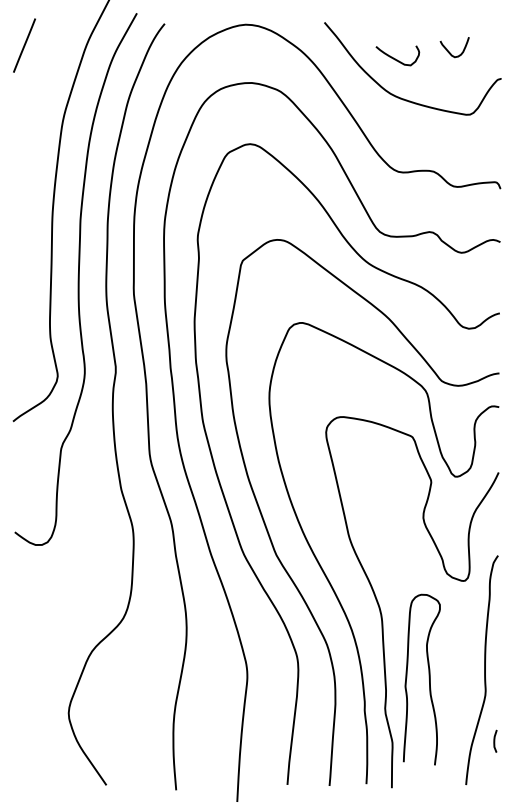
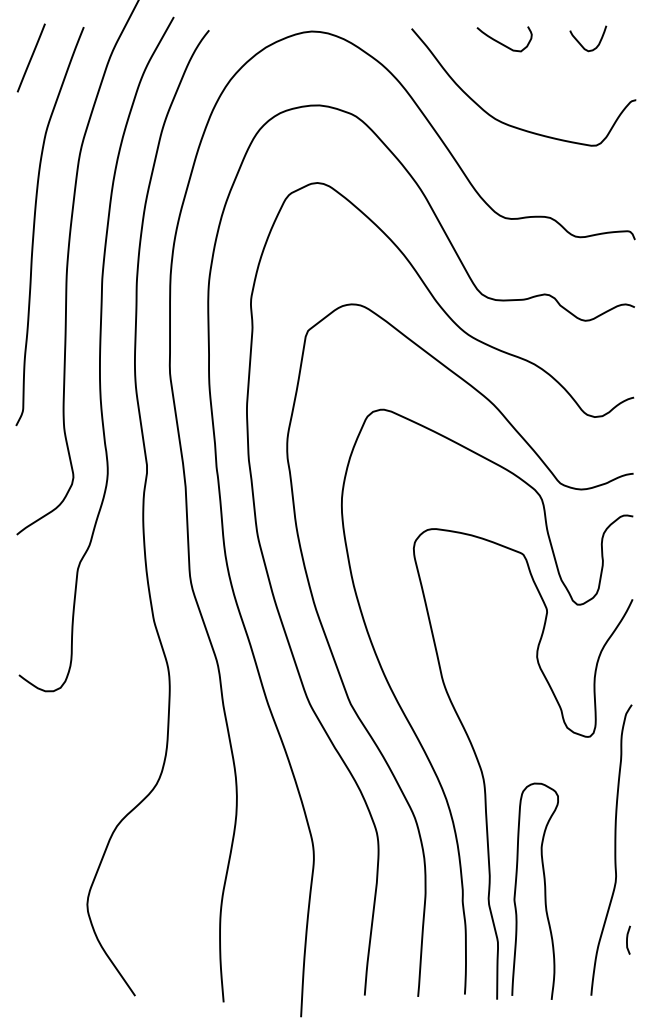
curve: (449, 51) -> (581, 43), moved
curve: (395, 58) -> (501, 42), moved
curve: (27, 178) -> (35, 226), added
curve: (428, 677) -> (543, 888), moved

